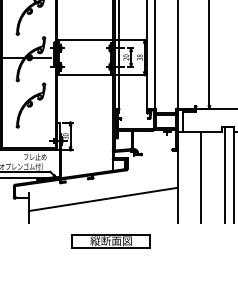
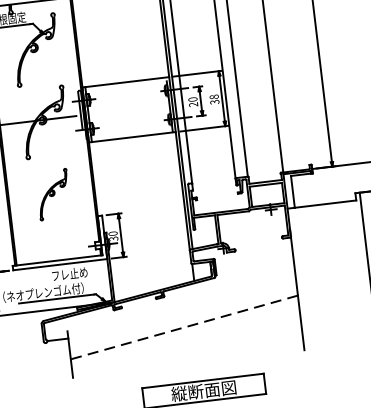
part: (30, 105) -> (52, 194), size x0.7
line: (201, 177) -> (332, 275), removed
line: (103, 199) -> (184, 327), solid -> dashed

